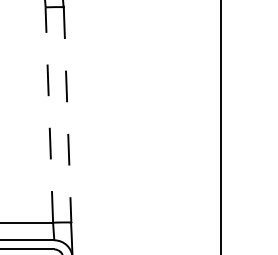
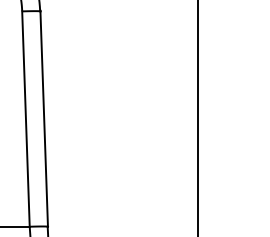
line: (49, 115) -> (26, 119), dashed -> solid
line: (67, 115) -> (44, 119), dashed -> solid

